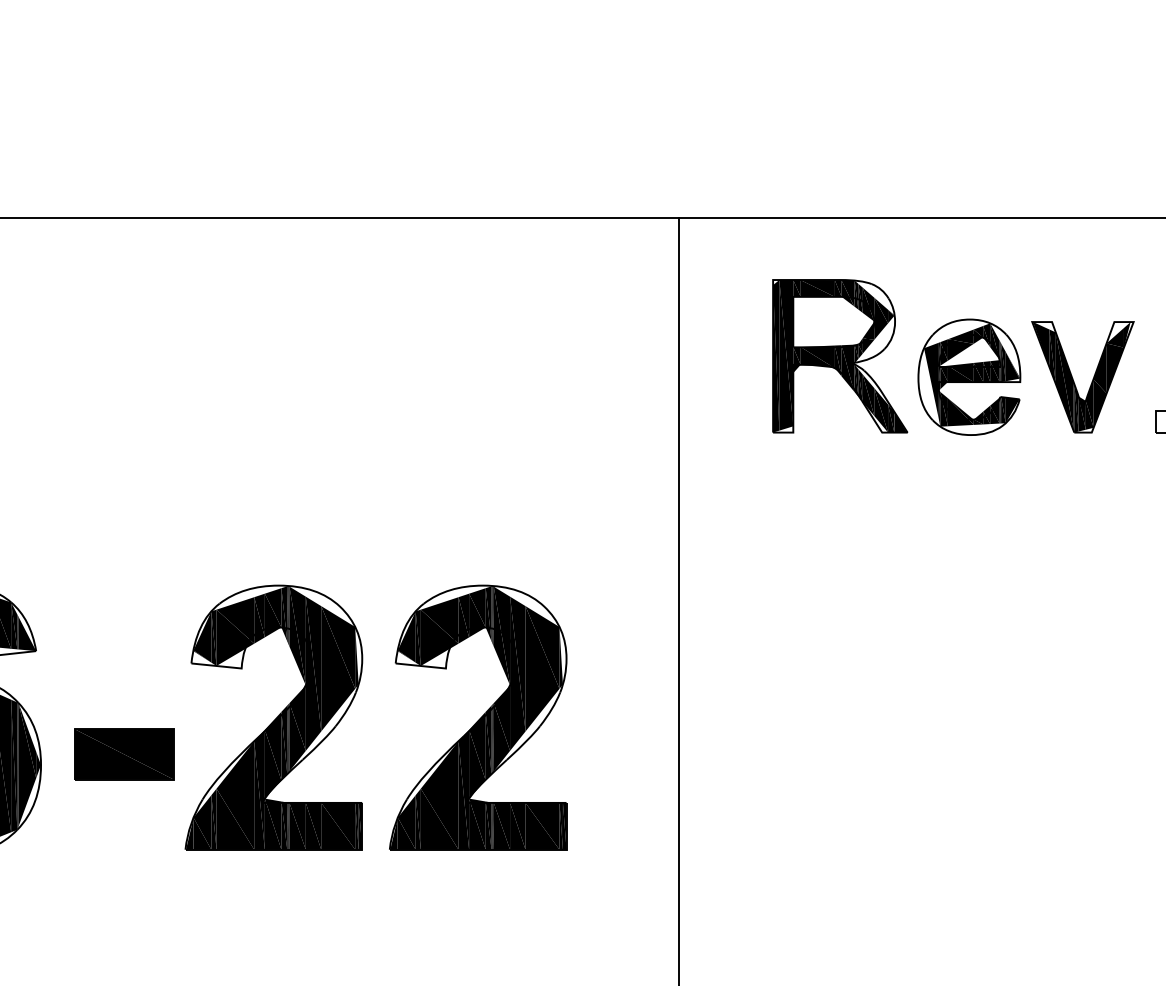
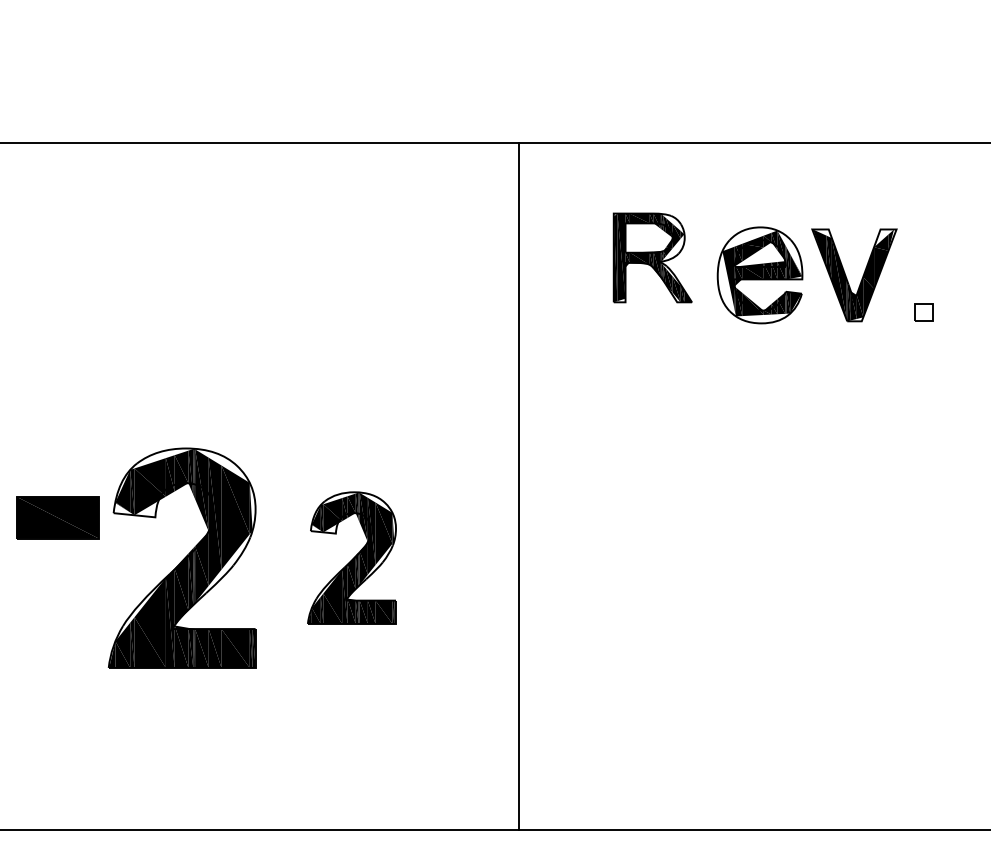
part: (839, 355) -> (652, 257), size x0.7
part: (477, 716) -> (351, 557), size x0.6
part: (123, 754) -> (57, 517), moved

